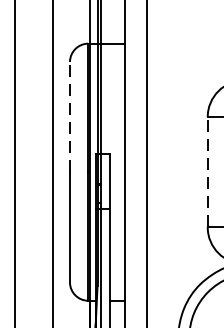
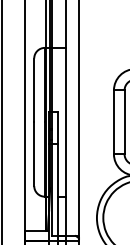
line: (70, 117) -> (34, 90), dashed -> solid
line: (206, 172) -> (113, 122), dashed -> solid

